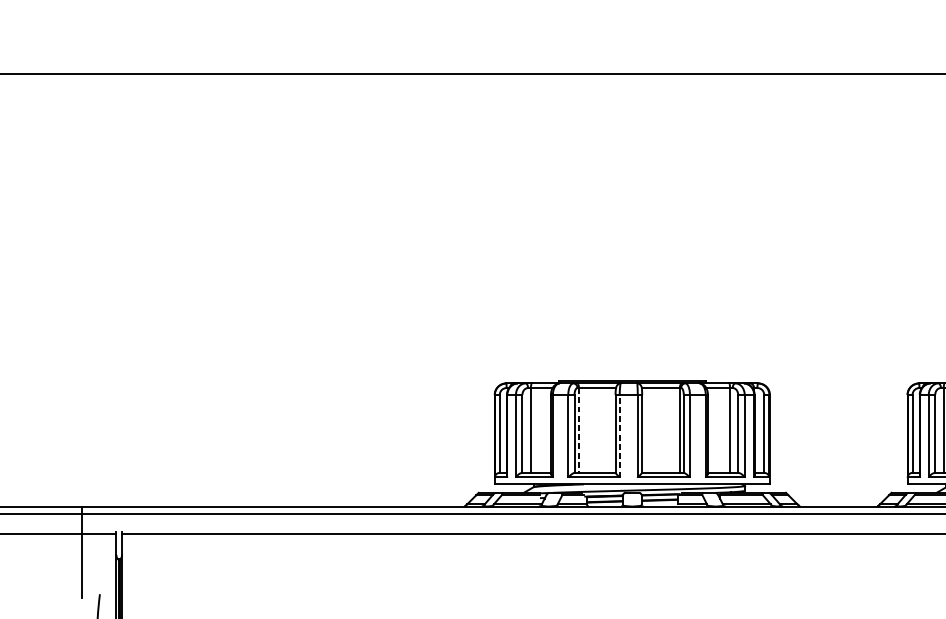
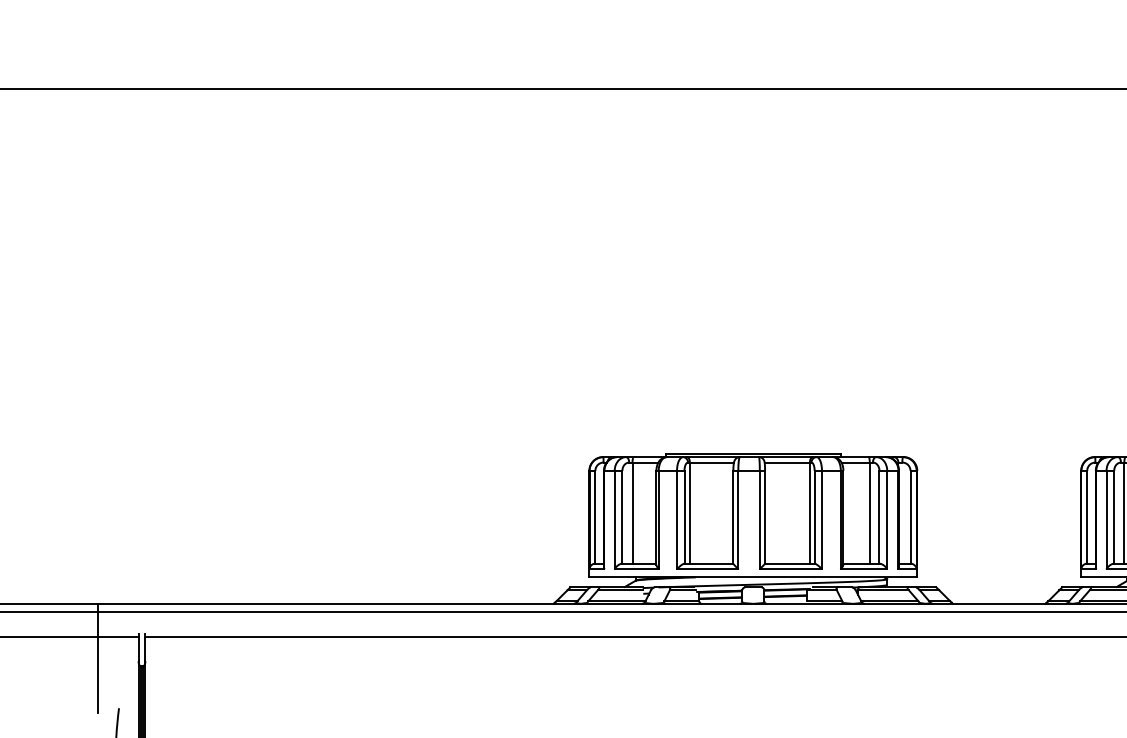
line: (578, 430) -> (689, 513), dashed -> solid
line: (619, 435) -> (738, 519), dashed -> solid

